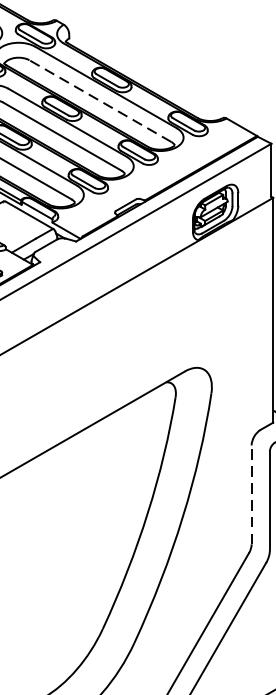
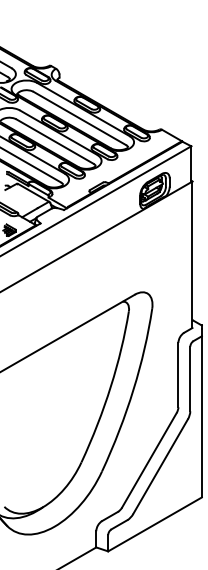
line: (99, 101) -> (79, 118), dashed -> solid
line: (251, 494) -> (178, 374), dashed -> solid

